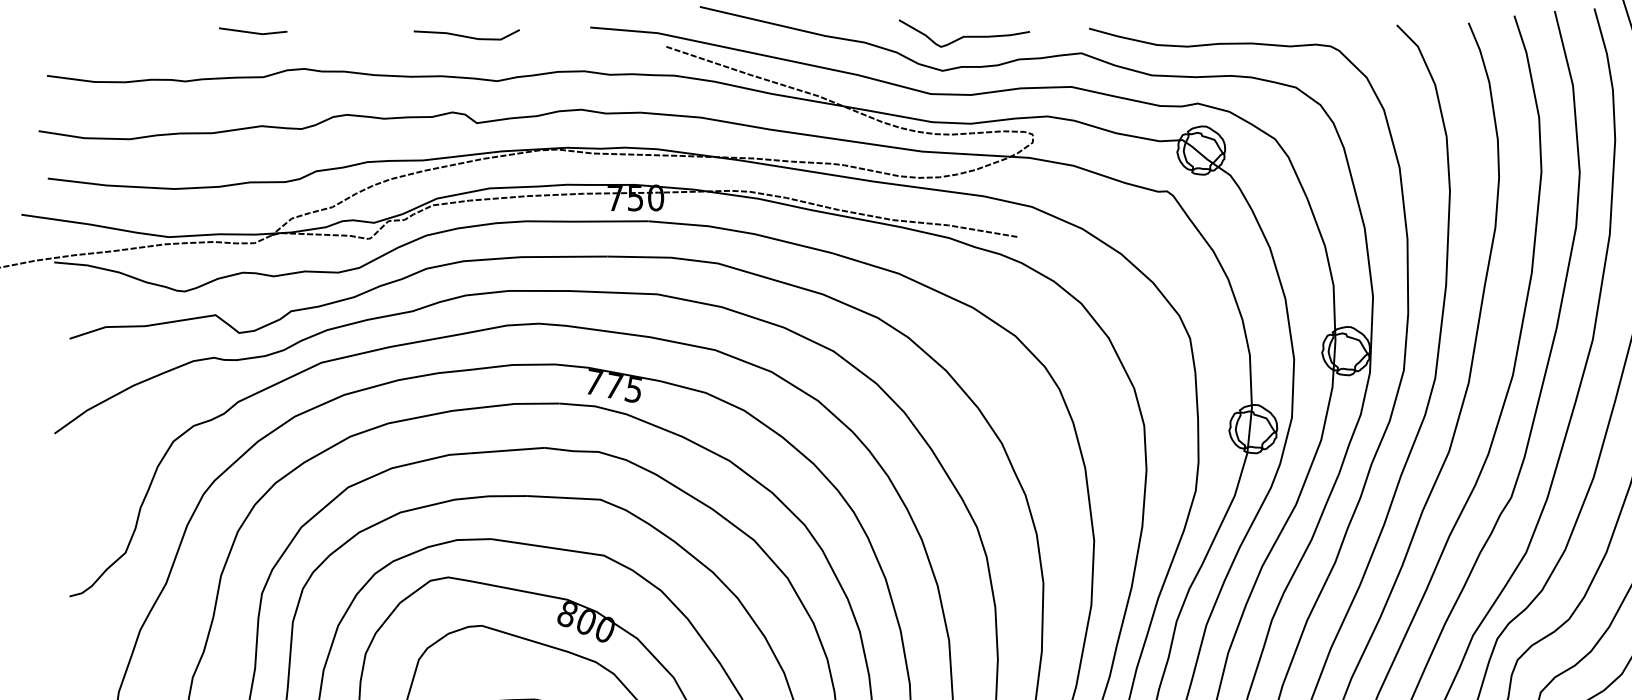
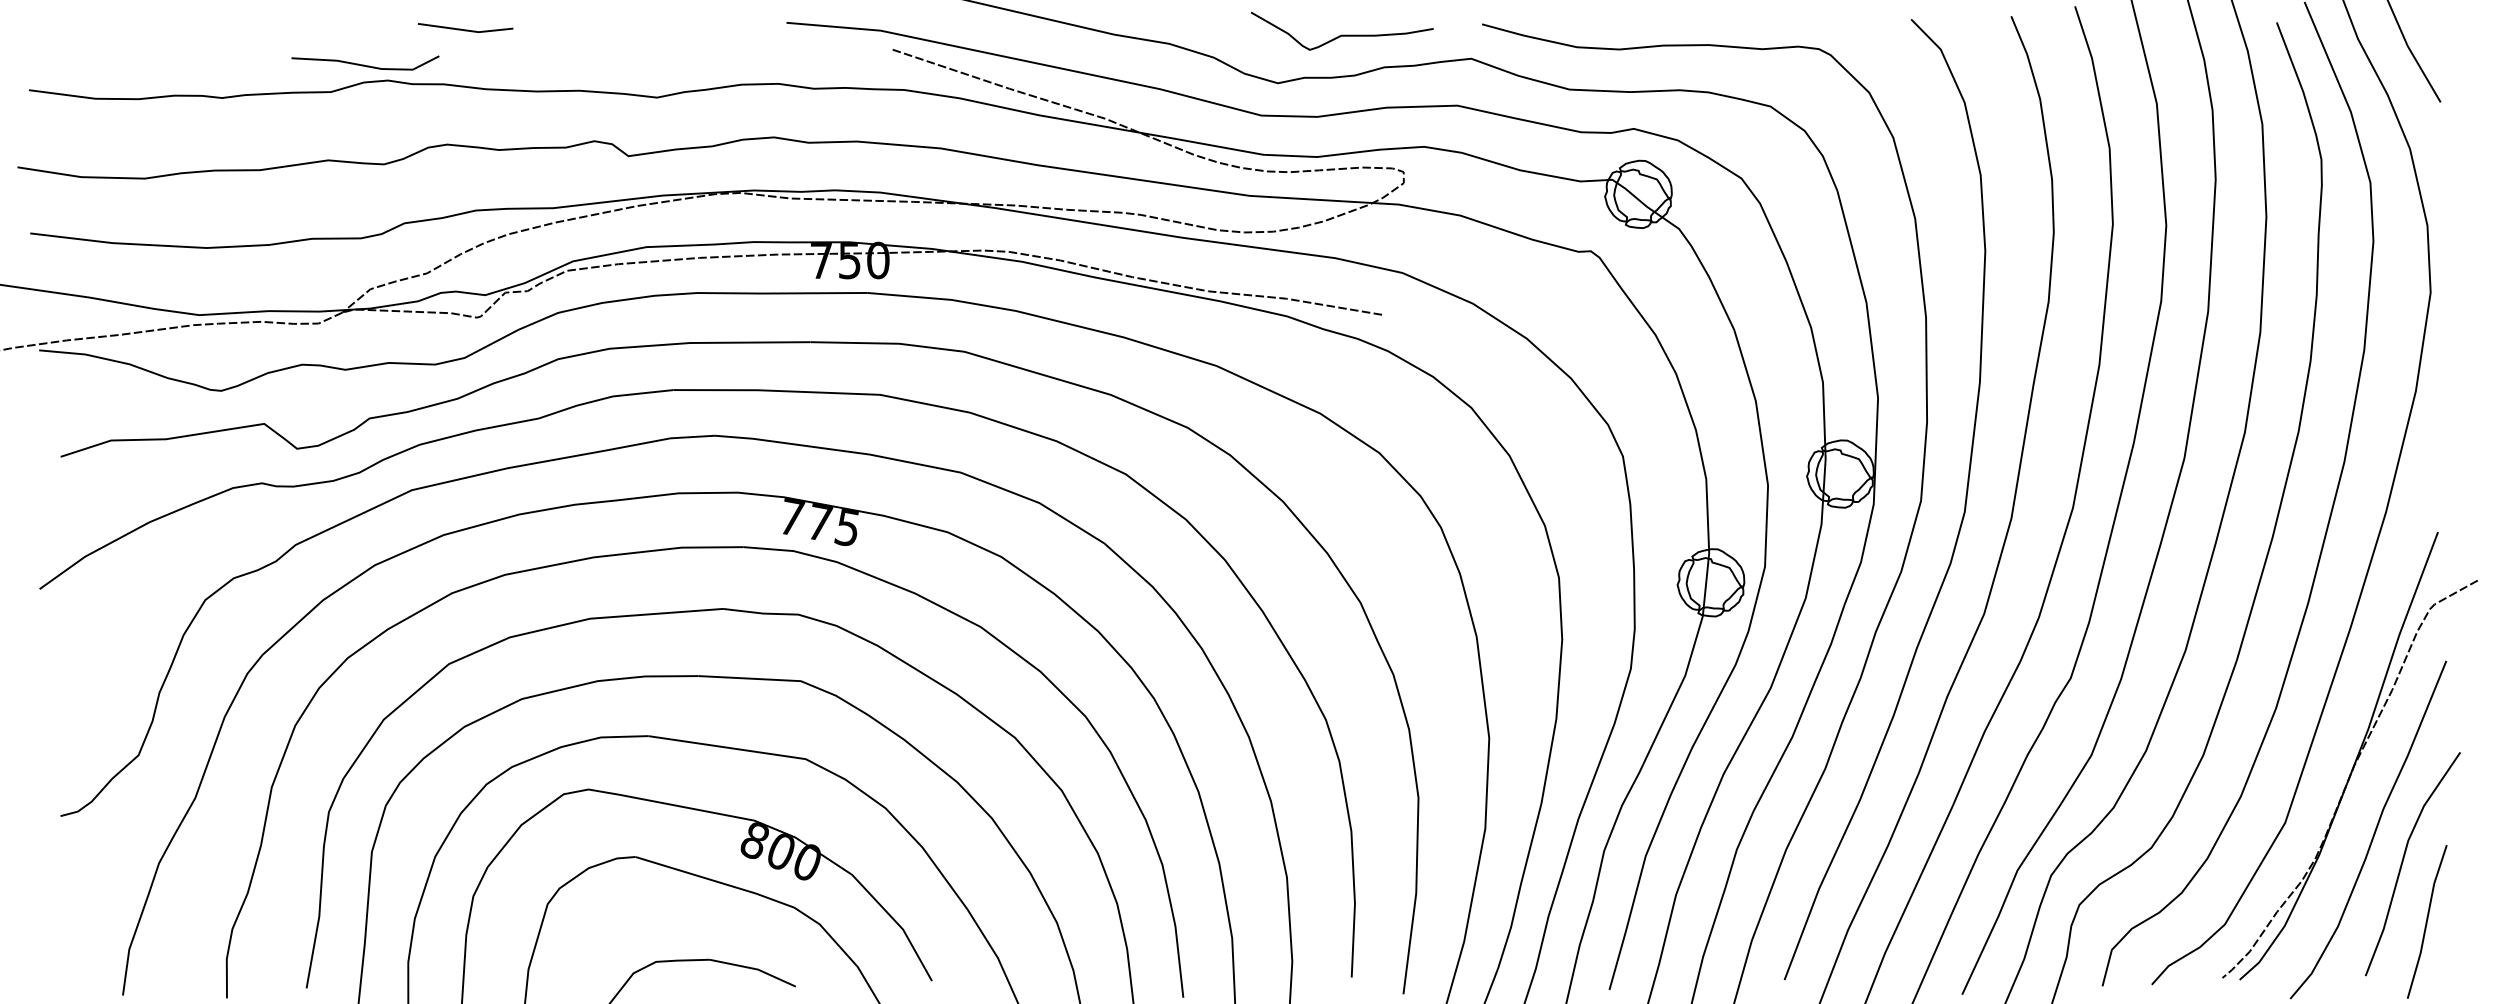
line: (253, 32) -> (465, 29), moved
line: (466, 35) -> (364, 64), moved
curve: (963, 35) -> (1341, 34), moved

